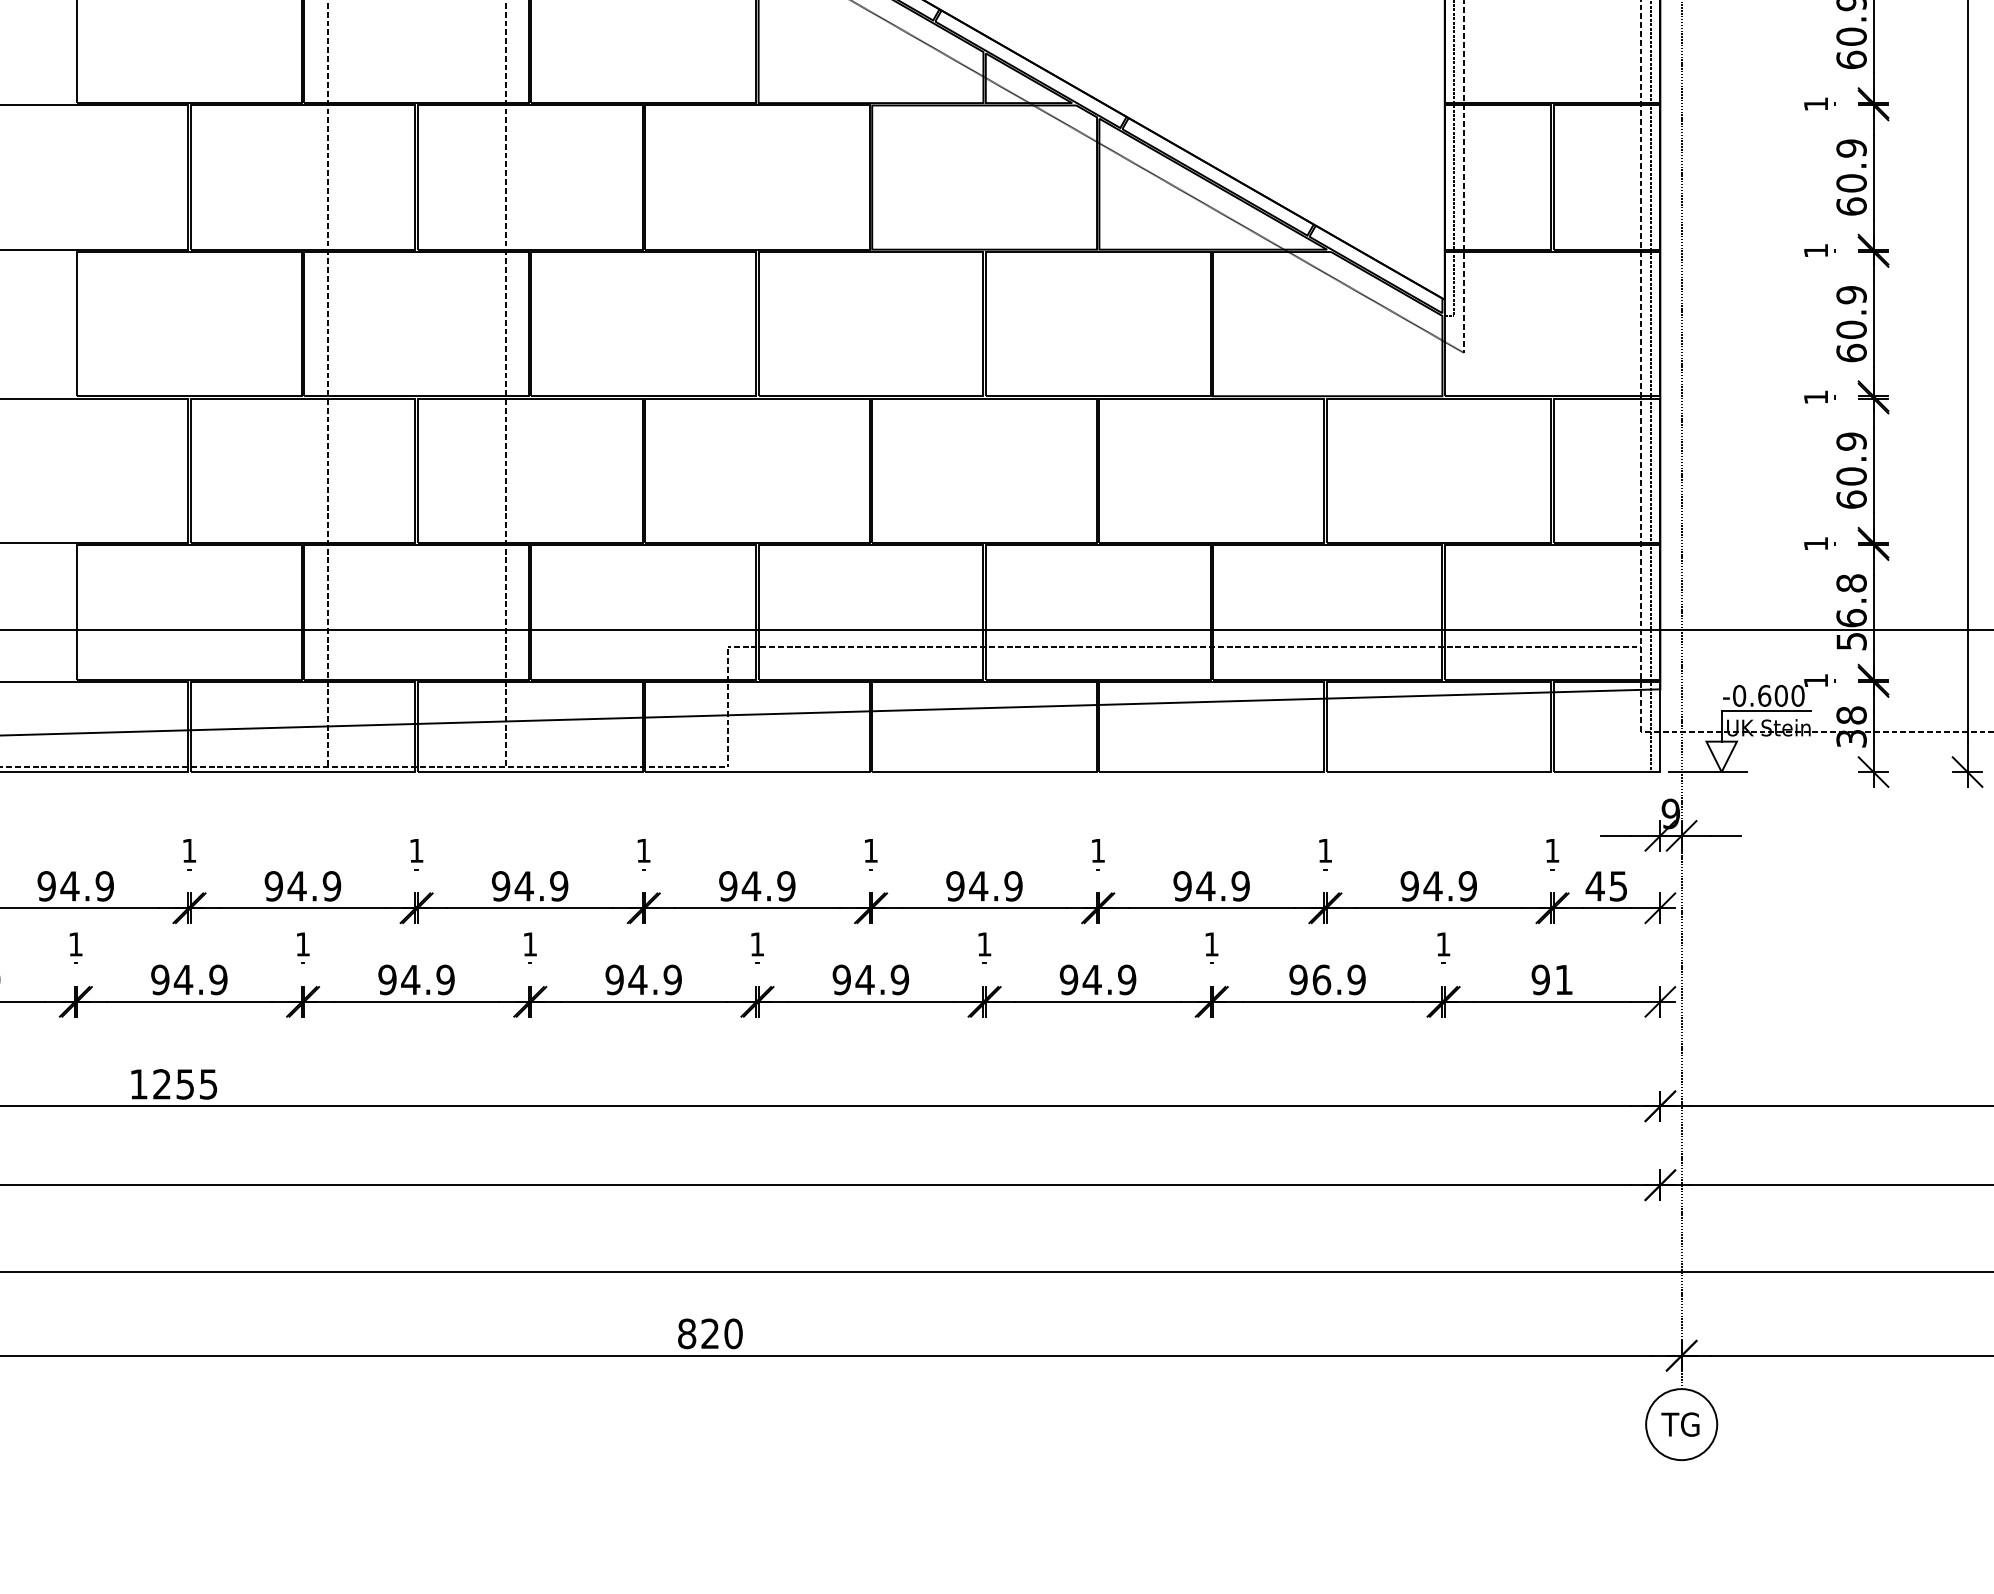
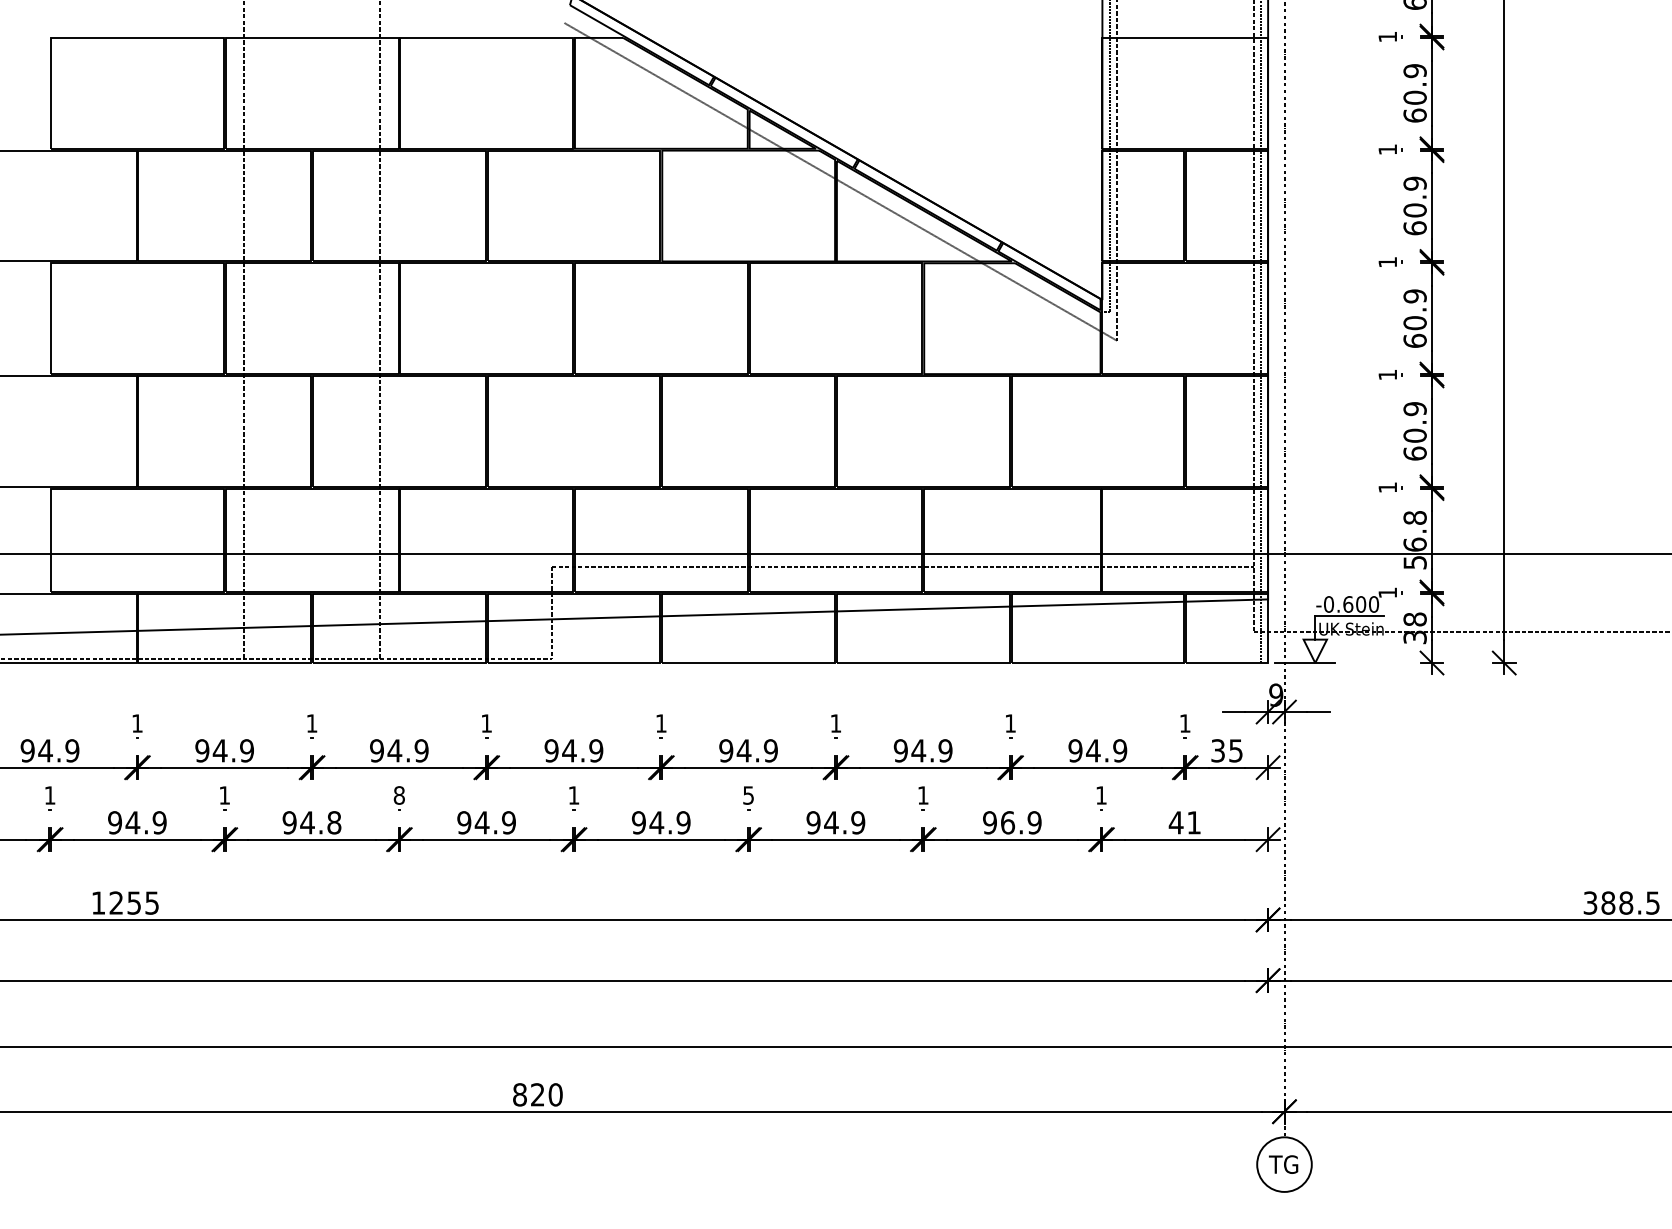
text: (1594, 885) -> (1217, 750), 45 -> 35
text: (529, 944) -> (398, 795), 1 -> 8
text: (984, 944) -> (748, 795), 1 -> 5
text: (445, 979) -> (334, 822), 94.9 -> 94.8
text: (1539, 979) -> (1175, 822), 91 -> 41

